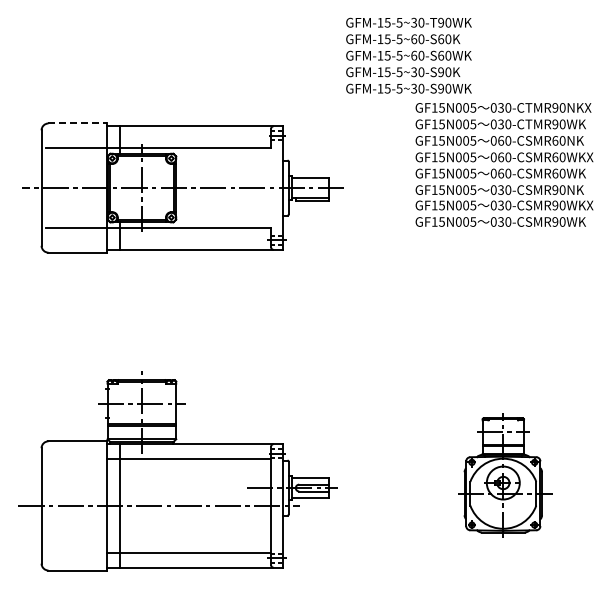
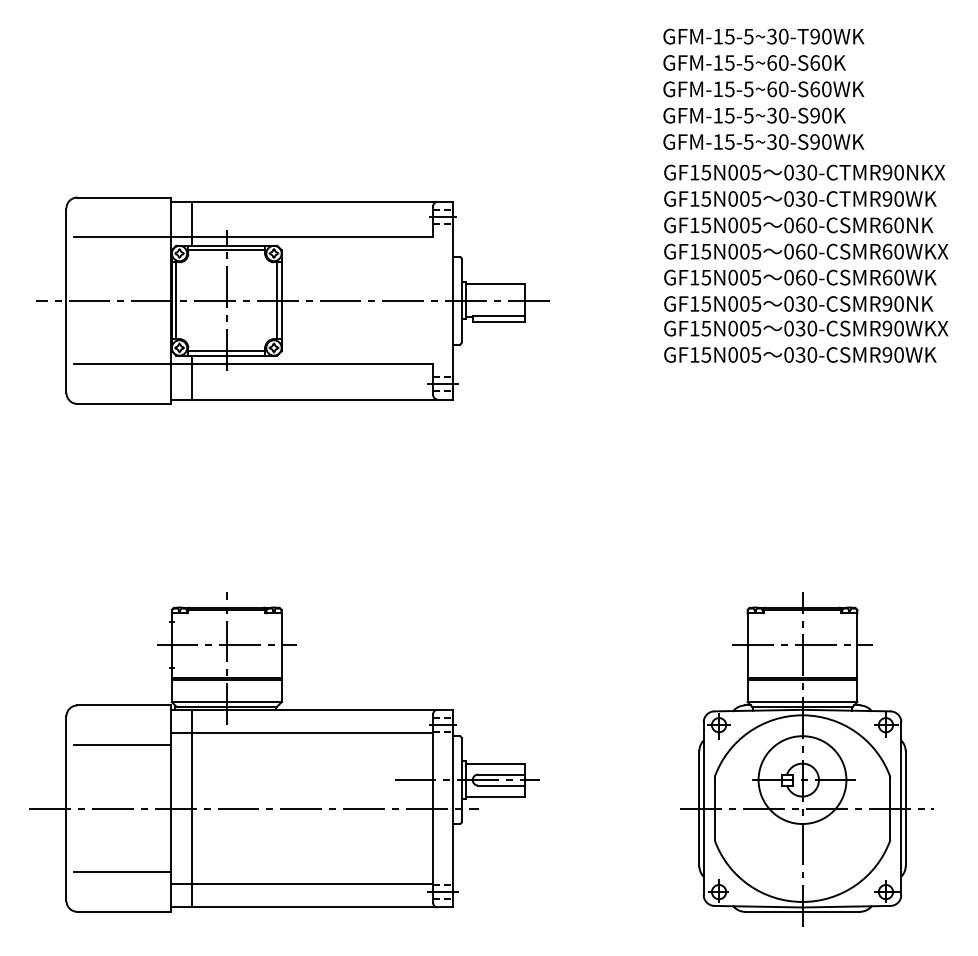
text: (408, 55) -> (763, 88), moved
line: (78, 123) -> (125, 197), dashed -> solid
line: (76, 466) -> (122, 745), added
part: (504, 475) -> (806, 760), size x1.67
line: (76, 545) -> (122, 871), added

